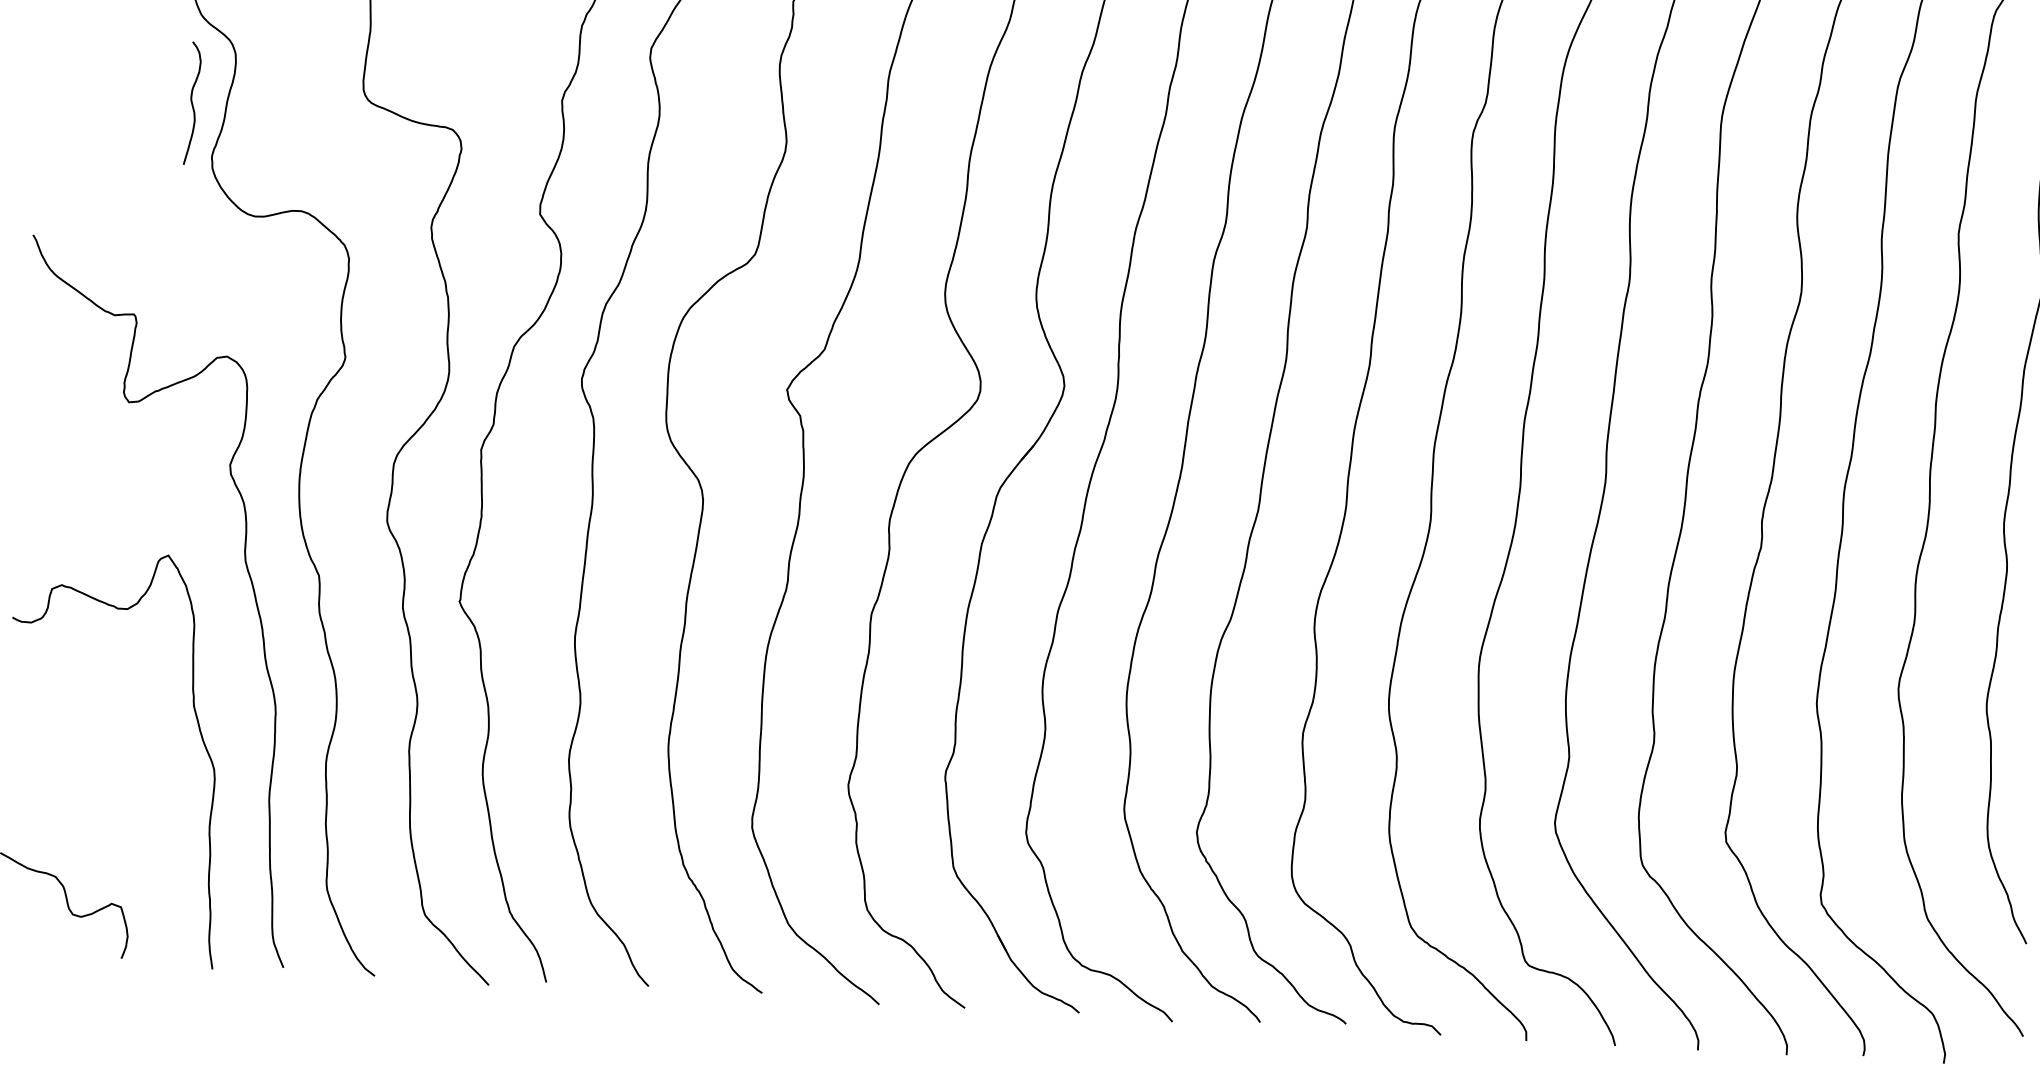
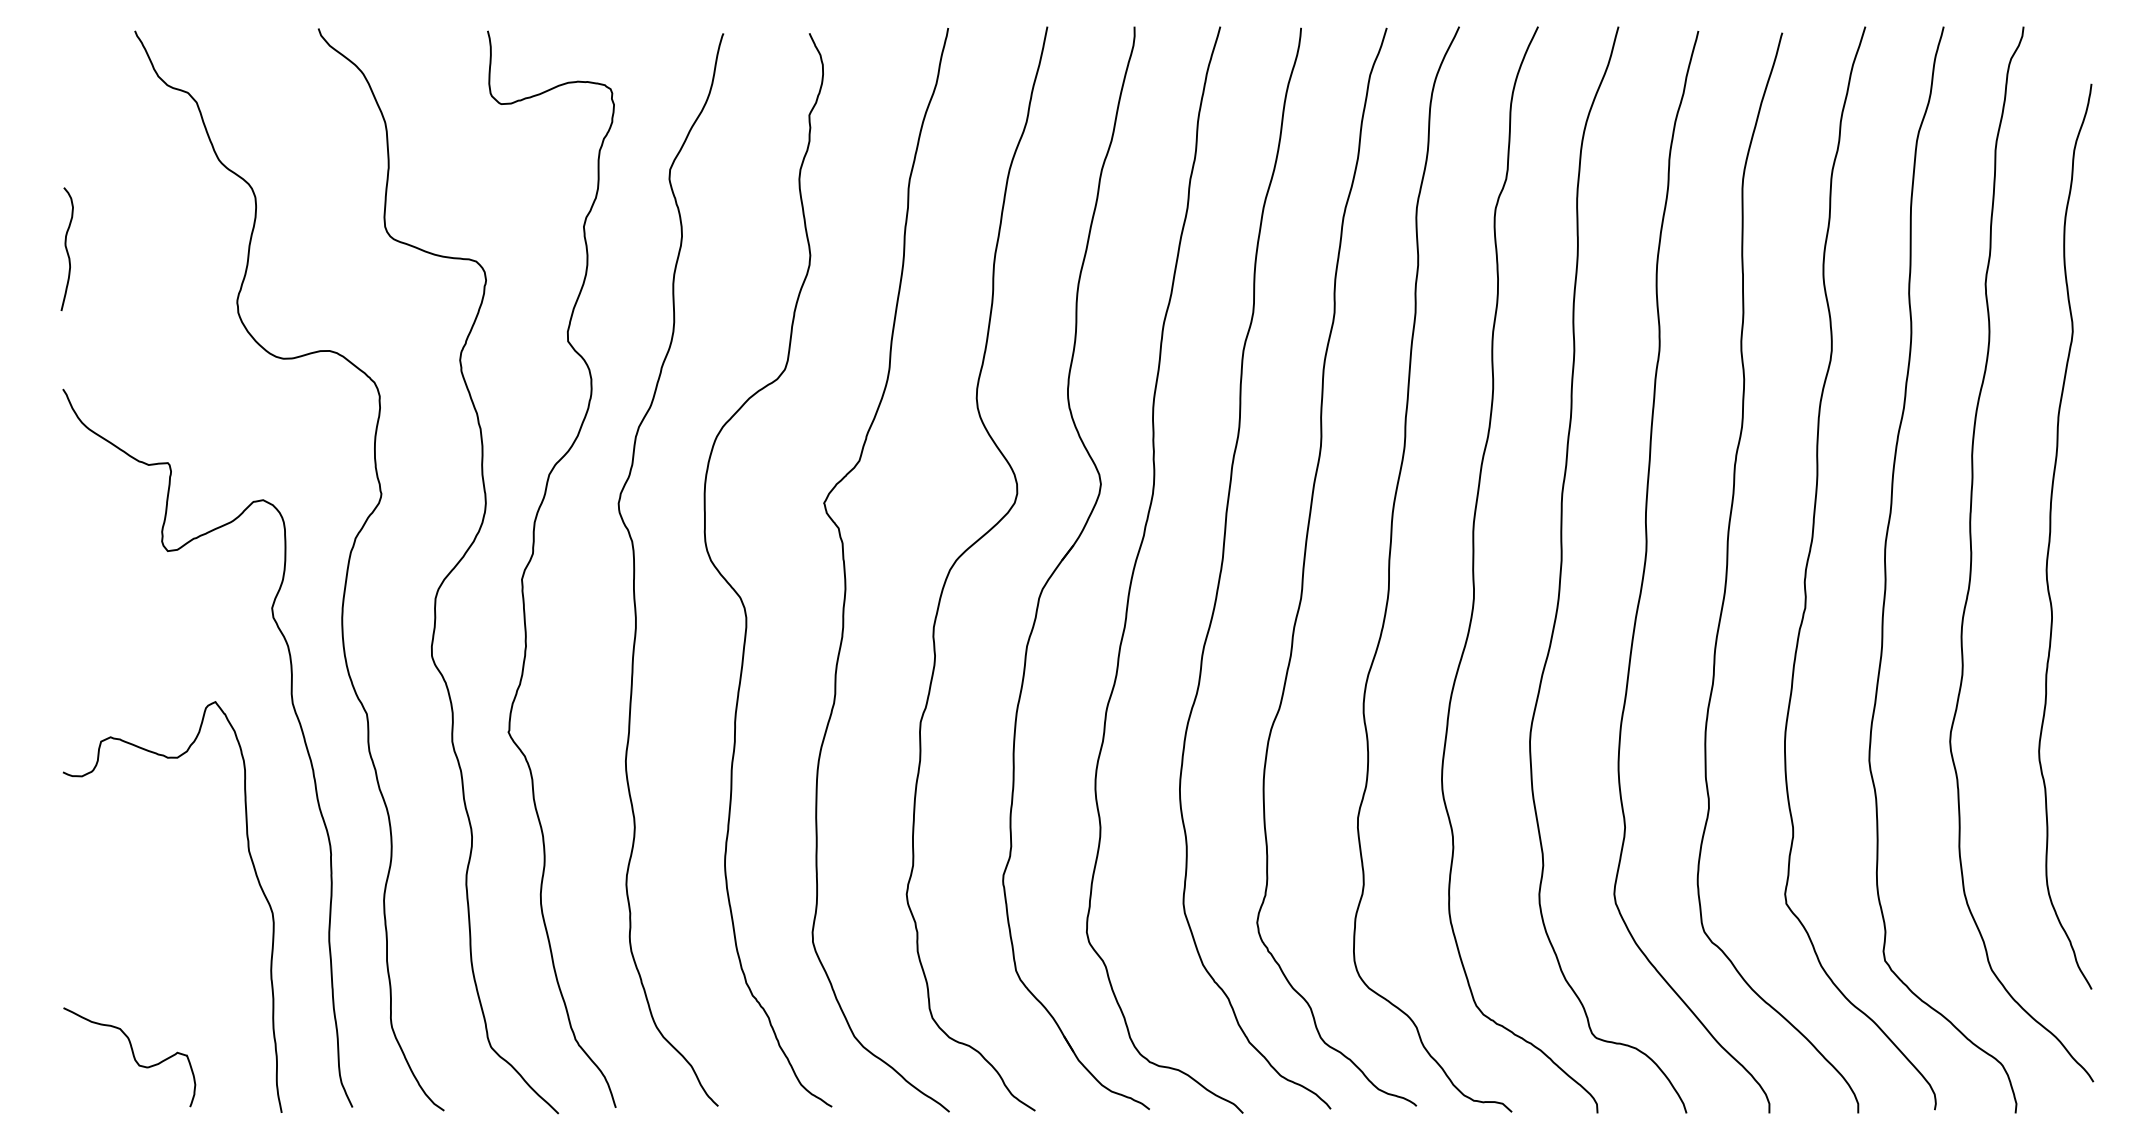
curve: (192, 102) -> (66, 248), moved

